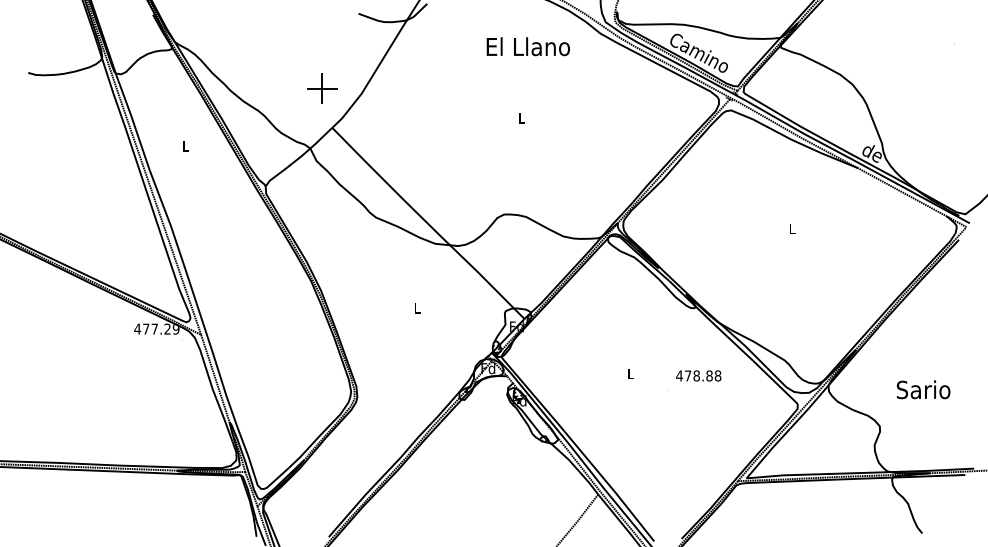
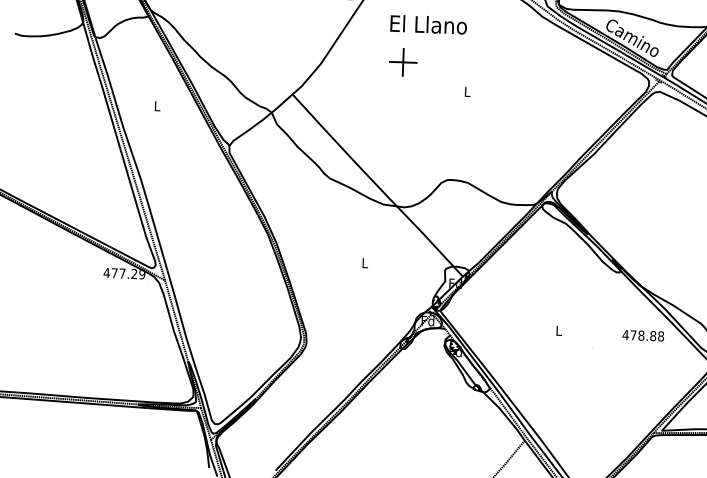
text: (527, 46) -> (427, 24), moved
part: (322, 88) -> (403, 62), moved
text: (698, 375) -> (643, 335), moved

